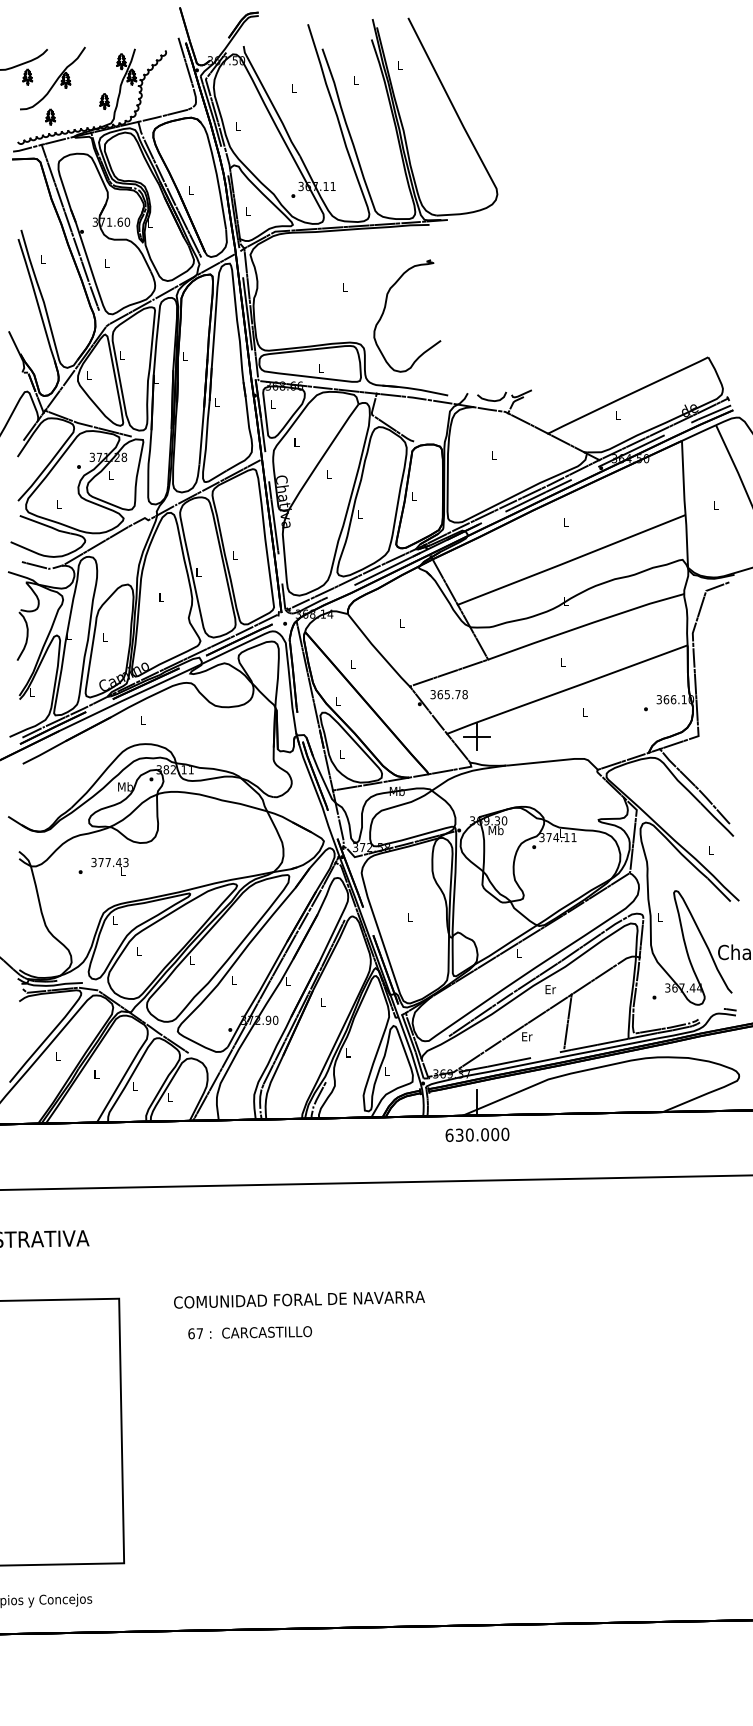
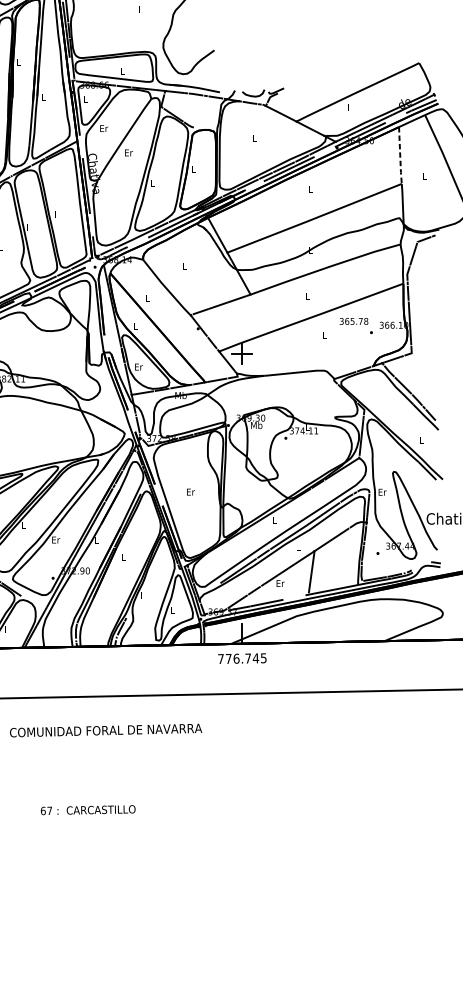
text: (296, 442) -> (103, 128), L -> Er
text: (329, 474) -> (129, 152), L -> Er
line: (683, 478) -> (400, 155), solid -> dashed
text: (448, 694) -> (353, 321), moved
text: (342, 753) -> (139, 366), L -> Er
text: (410, 917) -> (191, 492), L -> Er
text: (660, 917) -> (382, 492), L -> Er
text: (234, 979) -> (56, 539), L -> Er
text: (550, 989) -> (298, 547), Er -> L
text: (477, 1134) -> (242, 658), 630.000 -> 776.745
text: (299, 1299) -> (106, 730), moved
text: (249, 1332) -> (87, 809), moved

